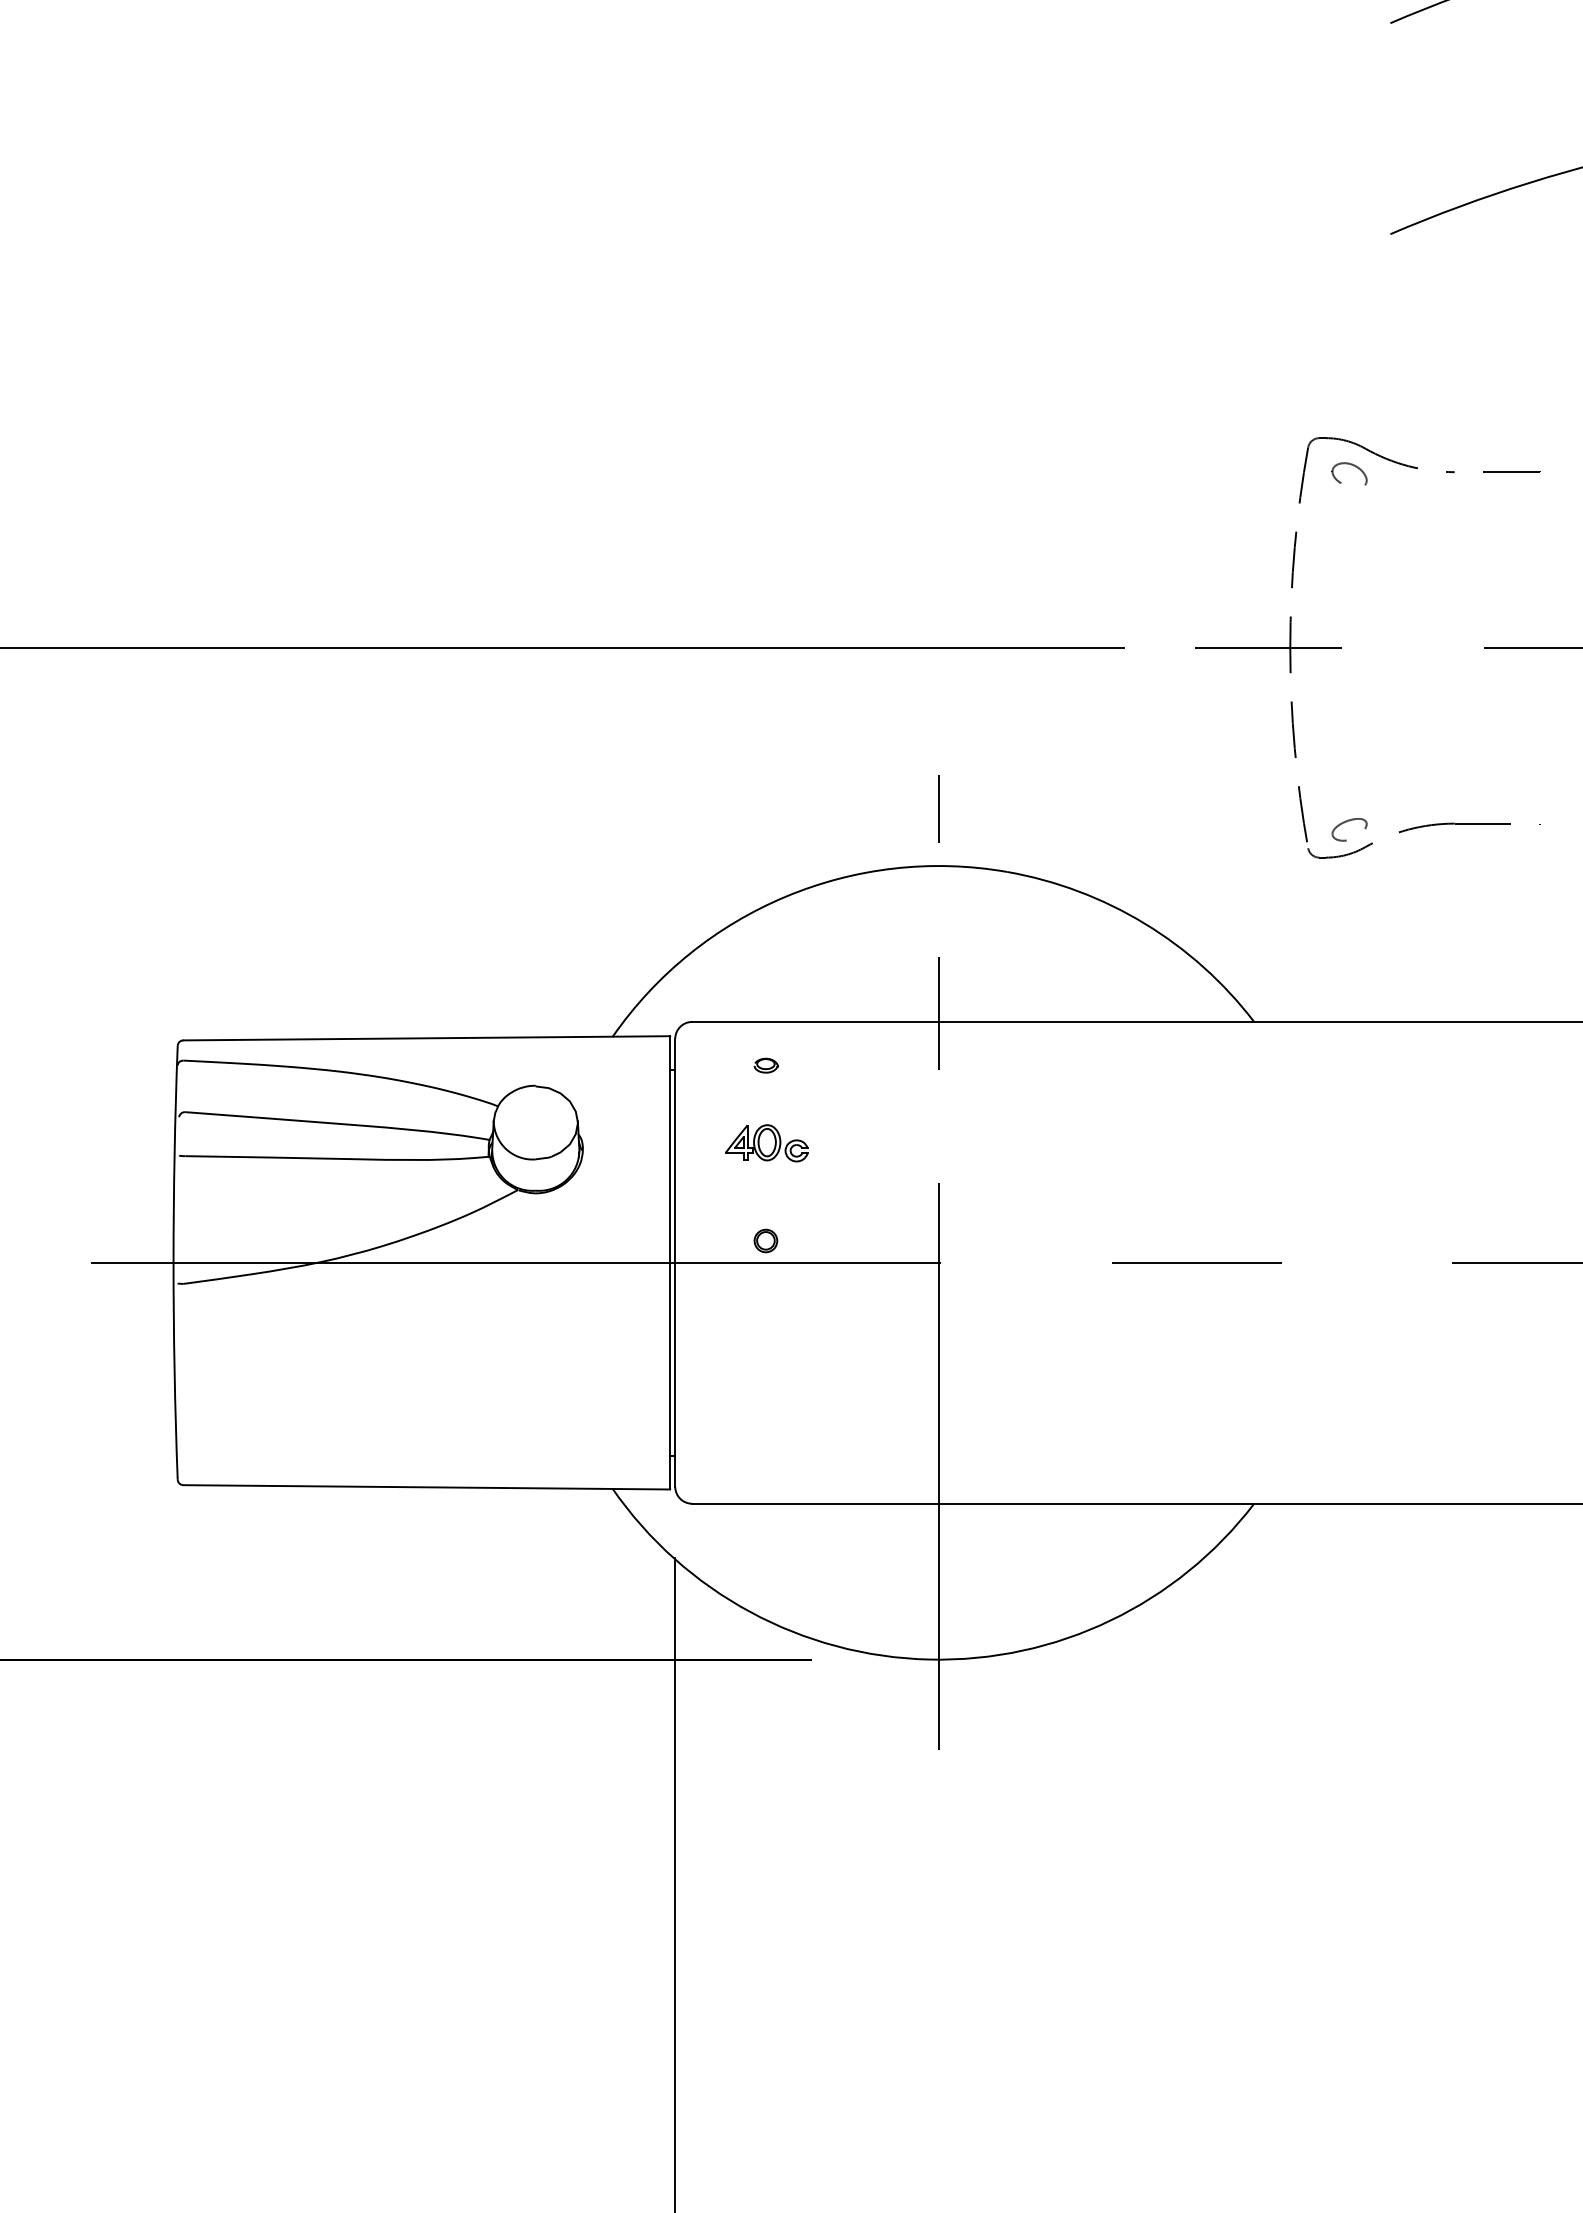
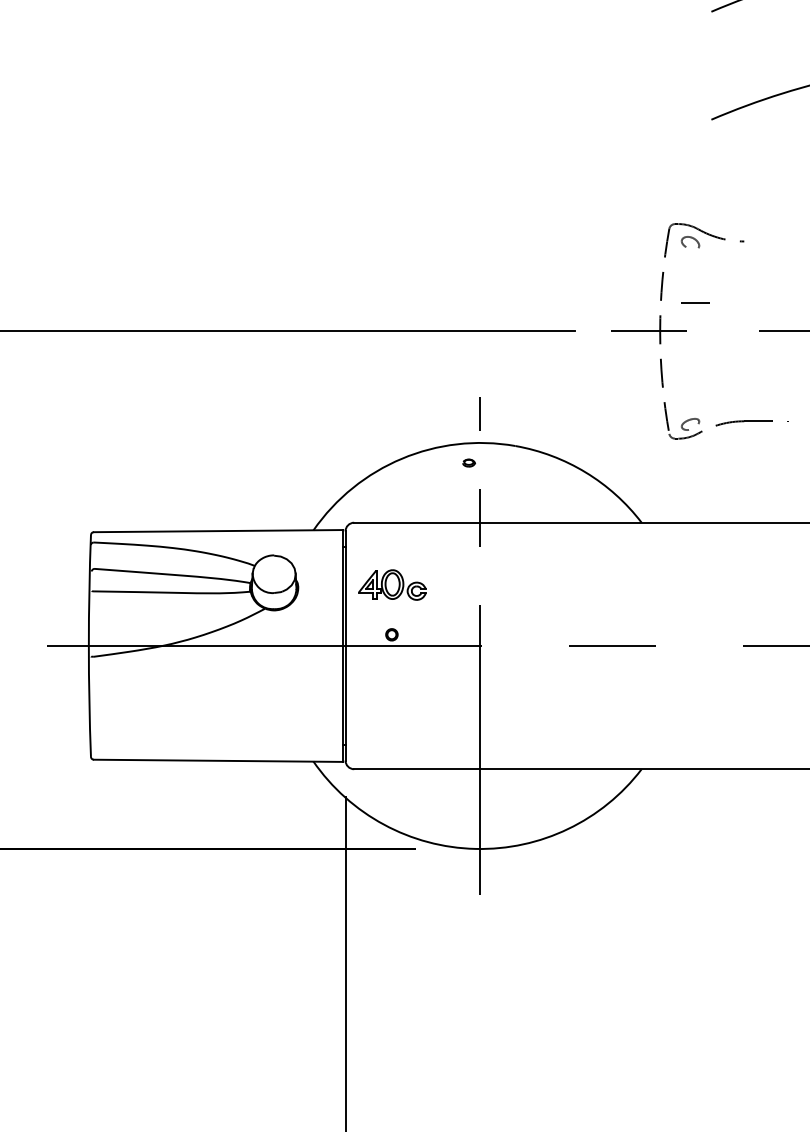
line: (1511, 470) -> (695, 302), moved
part: (765, 1064) -> (468, 462), moved
part: (767, 1142) -> (392, 584), size x1.6

